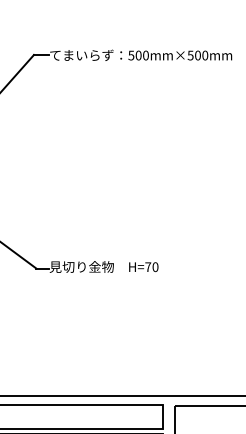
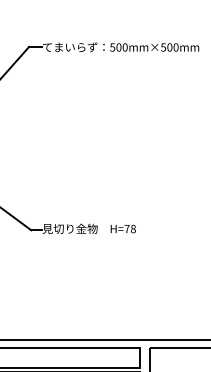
text: (155, 267) -> (133, 229), H=70 -> H=78

